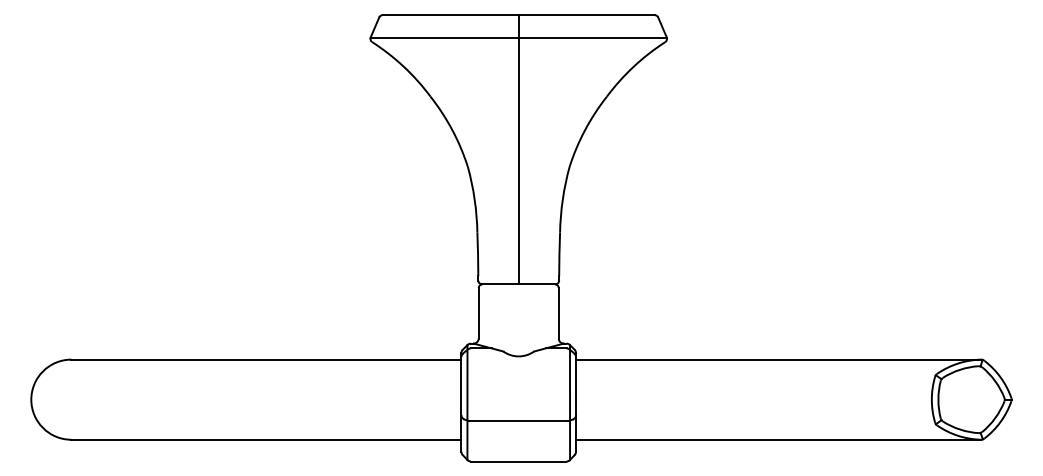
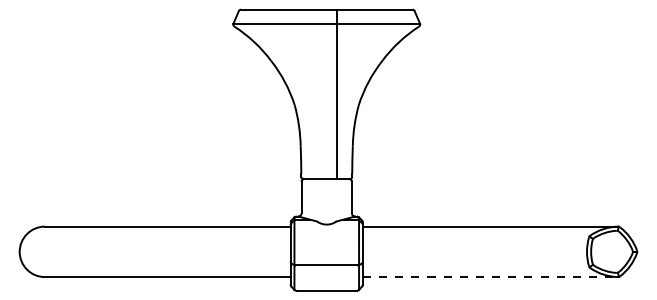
line: (518, 149) -> (336, 94), moved
line: (778, 440) -> (490, 277), solid -> dashed

